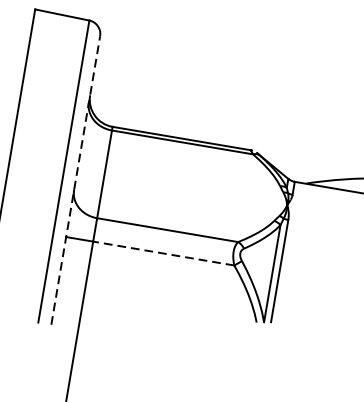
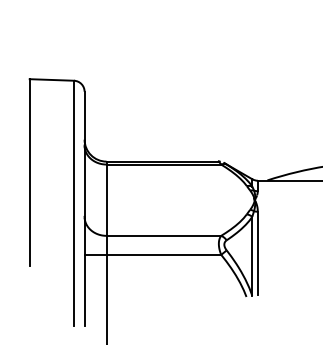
line: (75, 179) -> (84, 208), dashed -> solid
line: (163, 253) -> (163, 254), dashed -> solid

